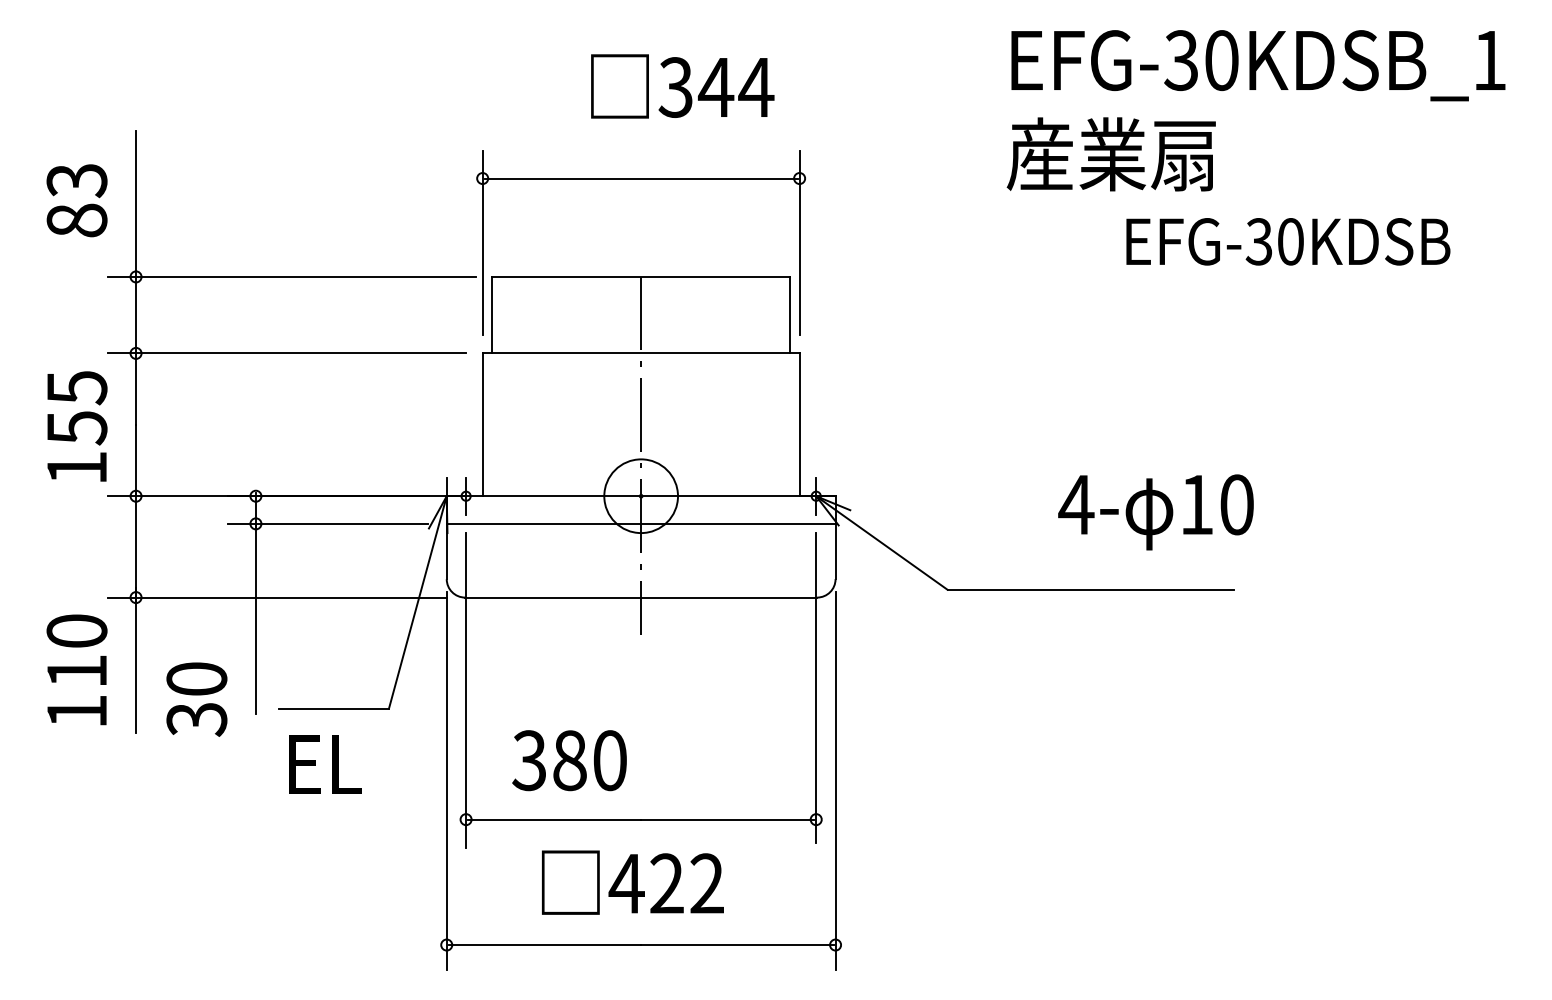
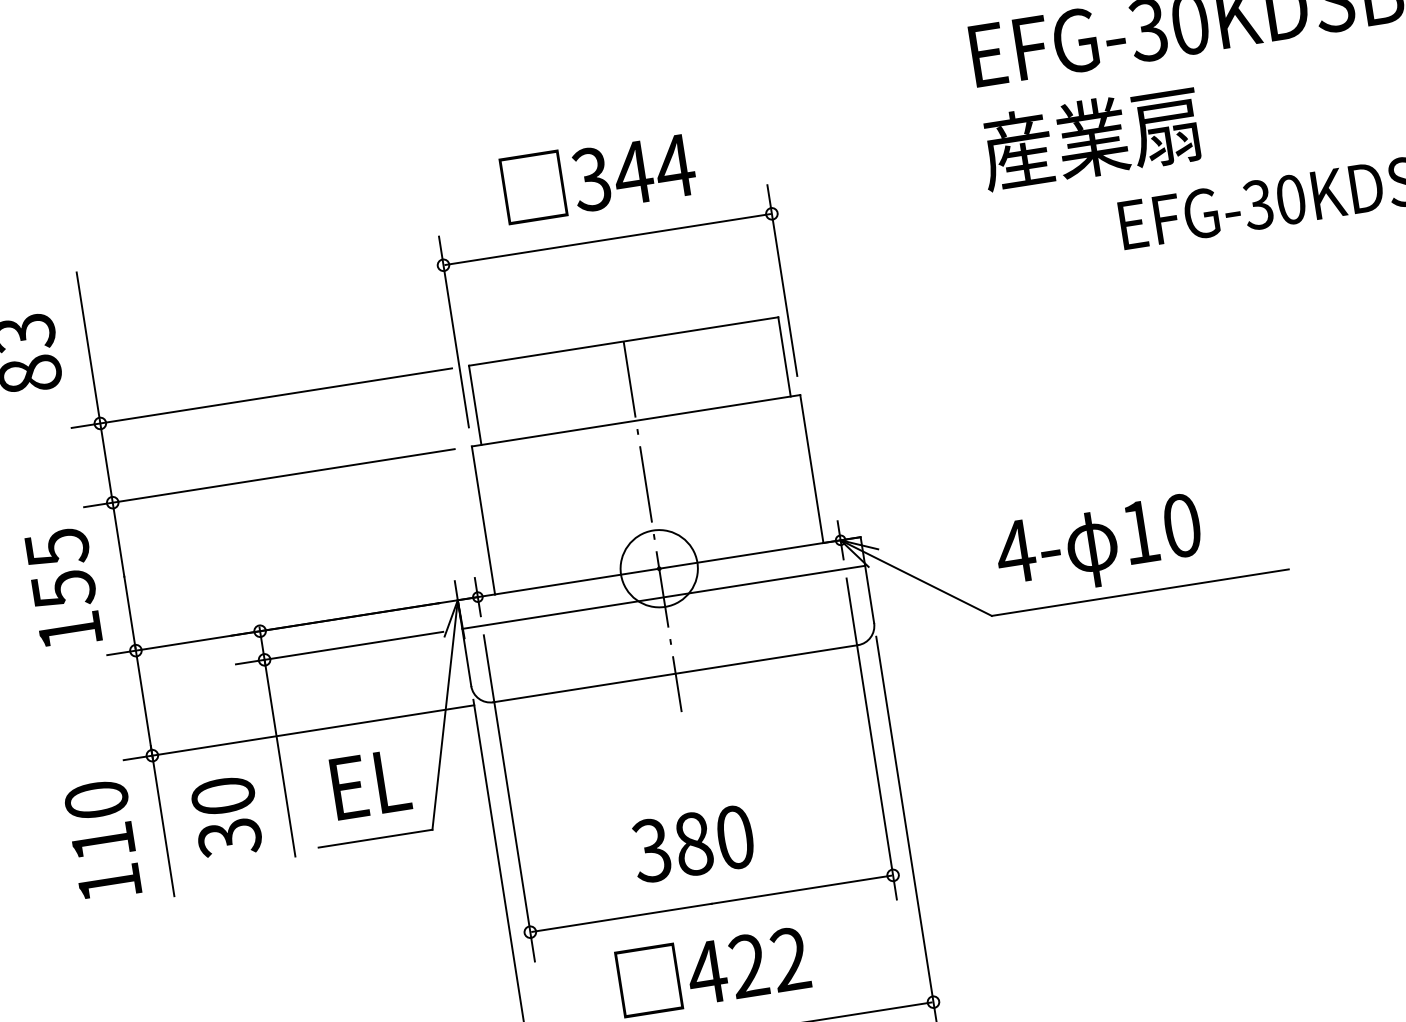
text: (682, 86) -> (598, 177), moved
text: (1155, 512) -> (1098, 546), moved
text: (196, 699) -> (226, 817), moved
text: (569, 760) -> (693, 843), moved
text: (325, 764) -> (370, 784), moved

